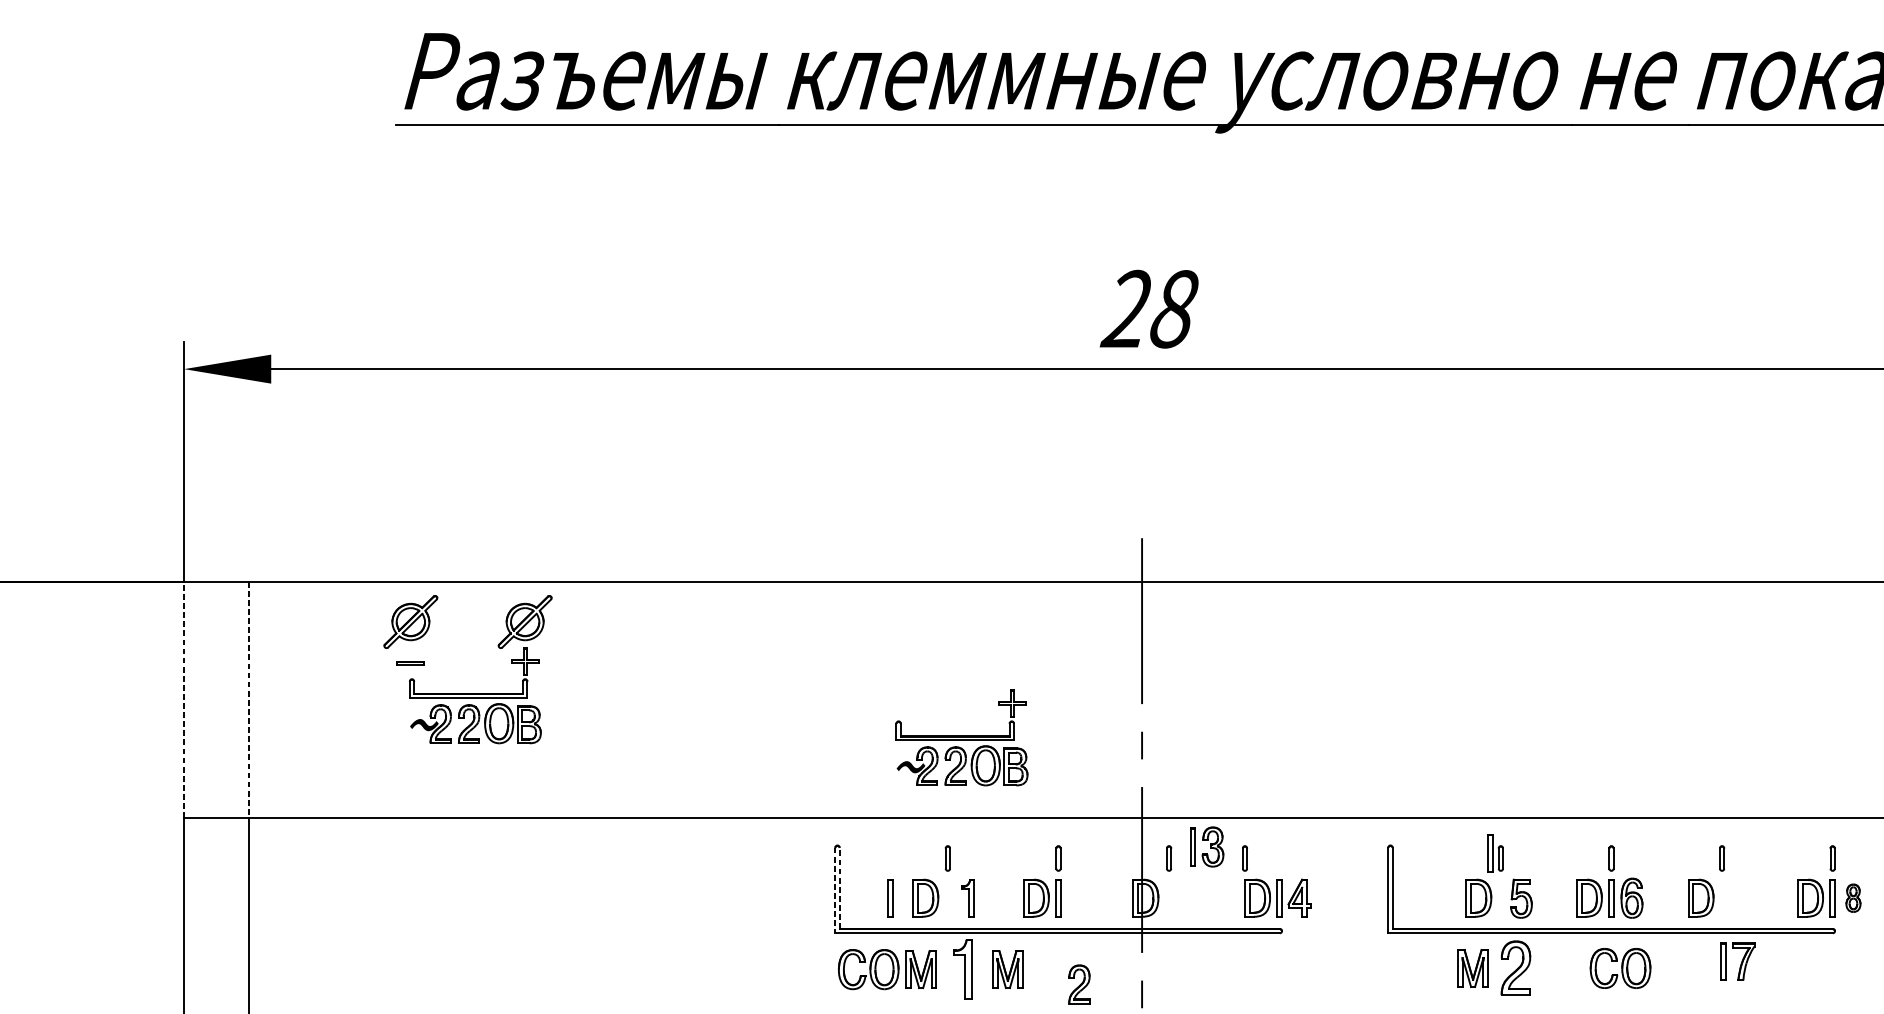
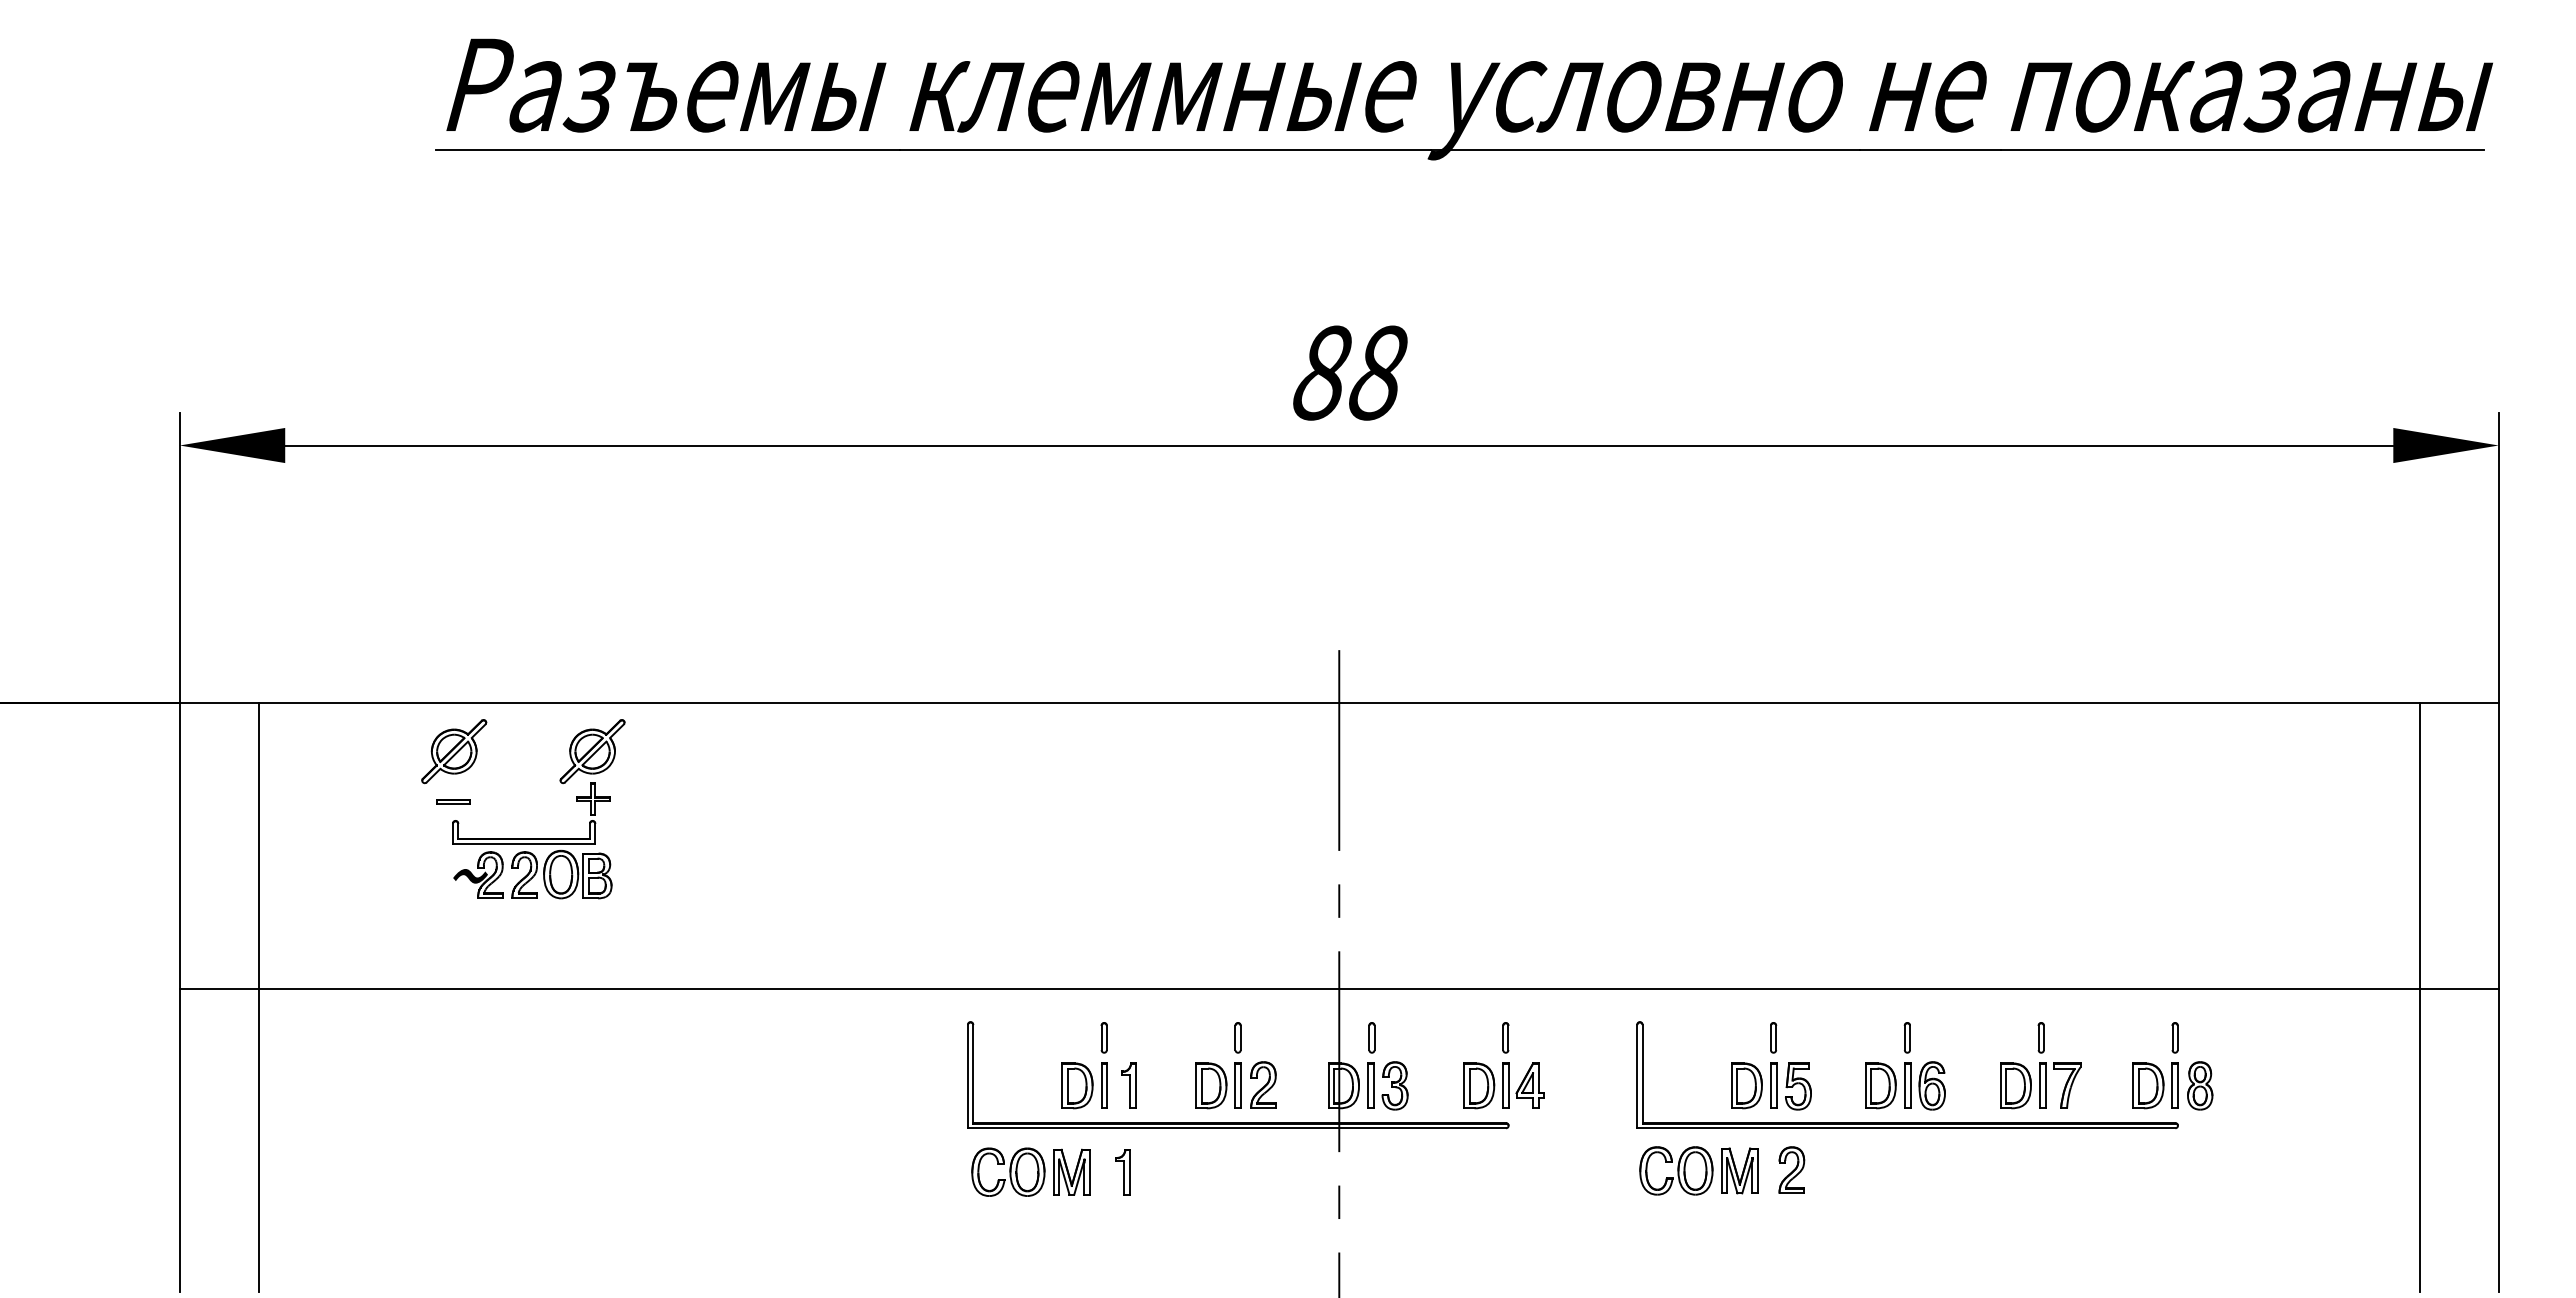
text: (1125, 308) -> (1319, 372), 28 -> 88
line: (183, 699) -> (179, 845), dashed -> solid
line: (249, 699) -> (258, 845), dashed -> solid
part: (962, 737) -> (1121, 891), removed
part: (1206, 846) -> (1387, 1085), moved
part: (1490, 853) -> (1773, 1085), moved
part: (1244, 858) -> (1505, 1037), moved
line: (839, 887) -> (973, 1073), dashed -> solid
line: (834, 890) -> (967, 1076), dashed -> solid
part: (890, 897) -> (1104, 1085), moved
part: (1853, 897) -> (2200, 1085), size x1.43
part: (1737, 961) -> (2060, 1085), moved
part: (1515, 967) -> (1791, 1169), size x0.71
part: (1007, 968) -> (1176, 1171), removed
part: (1620, 968) -> (1676, 1170), moved
part: (962, 969) -> (1122, 1172), size x0.62
part: (1079, 983) -> (1263, 1084), moved

